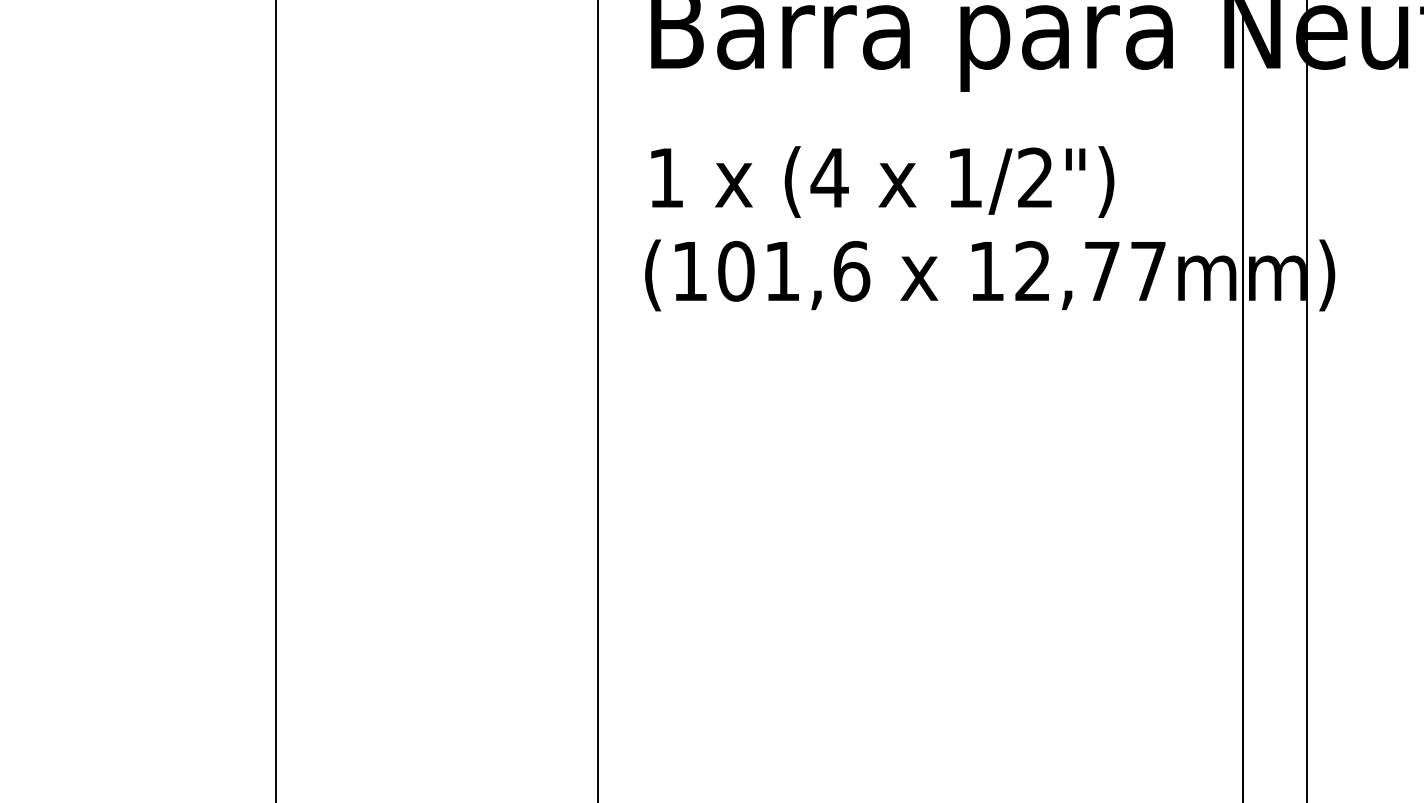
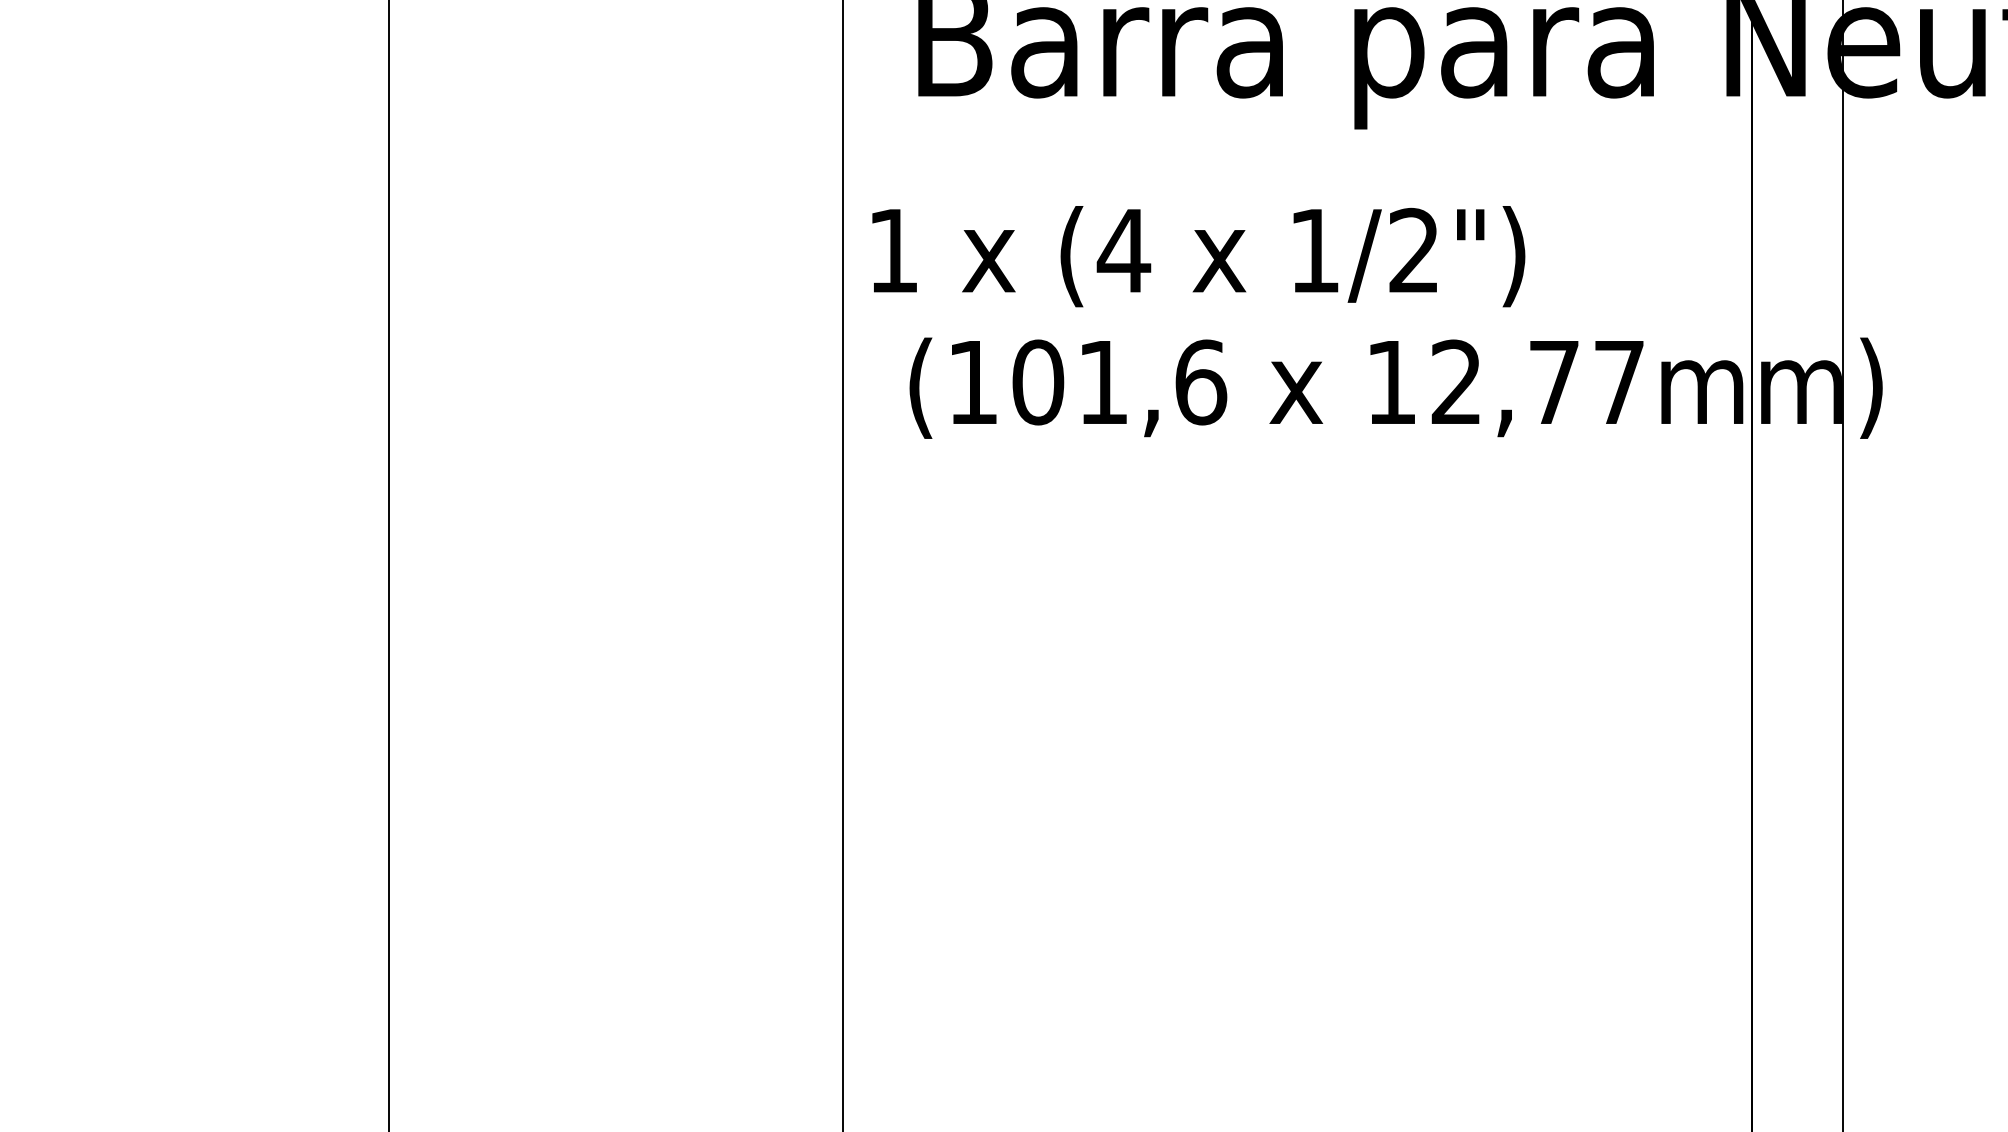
text: (882, 182) -> (1198, 256), moved

